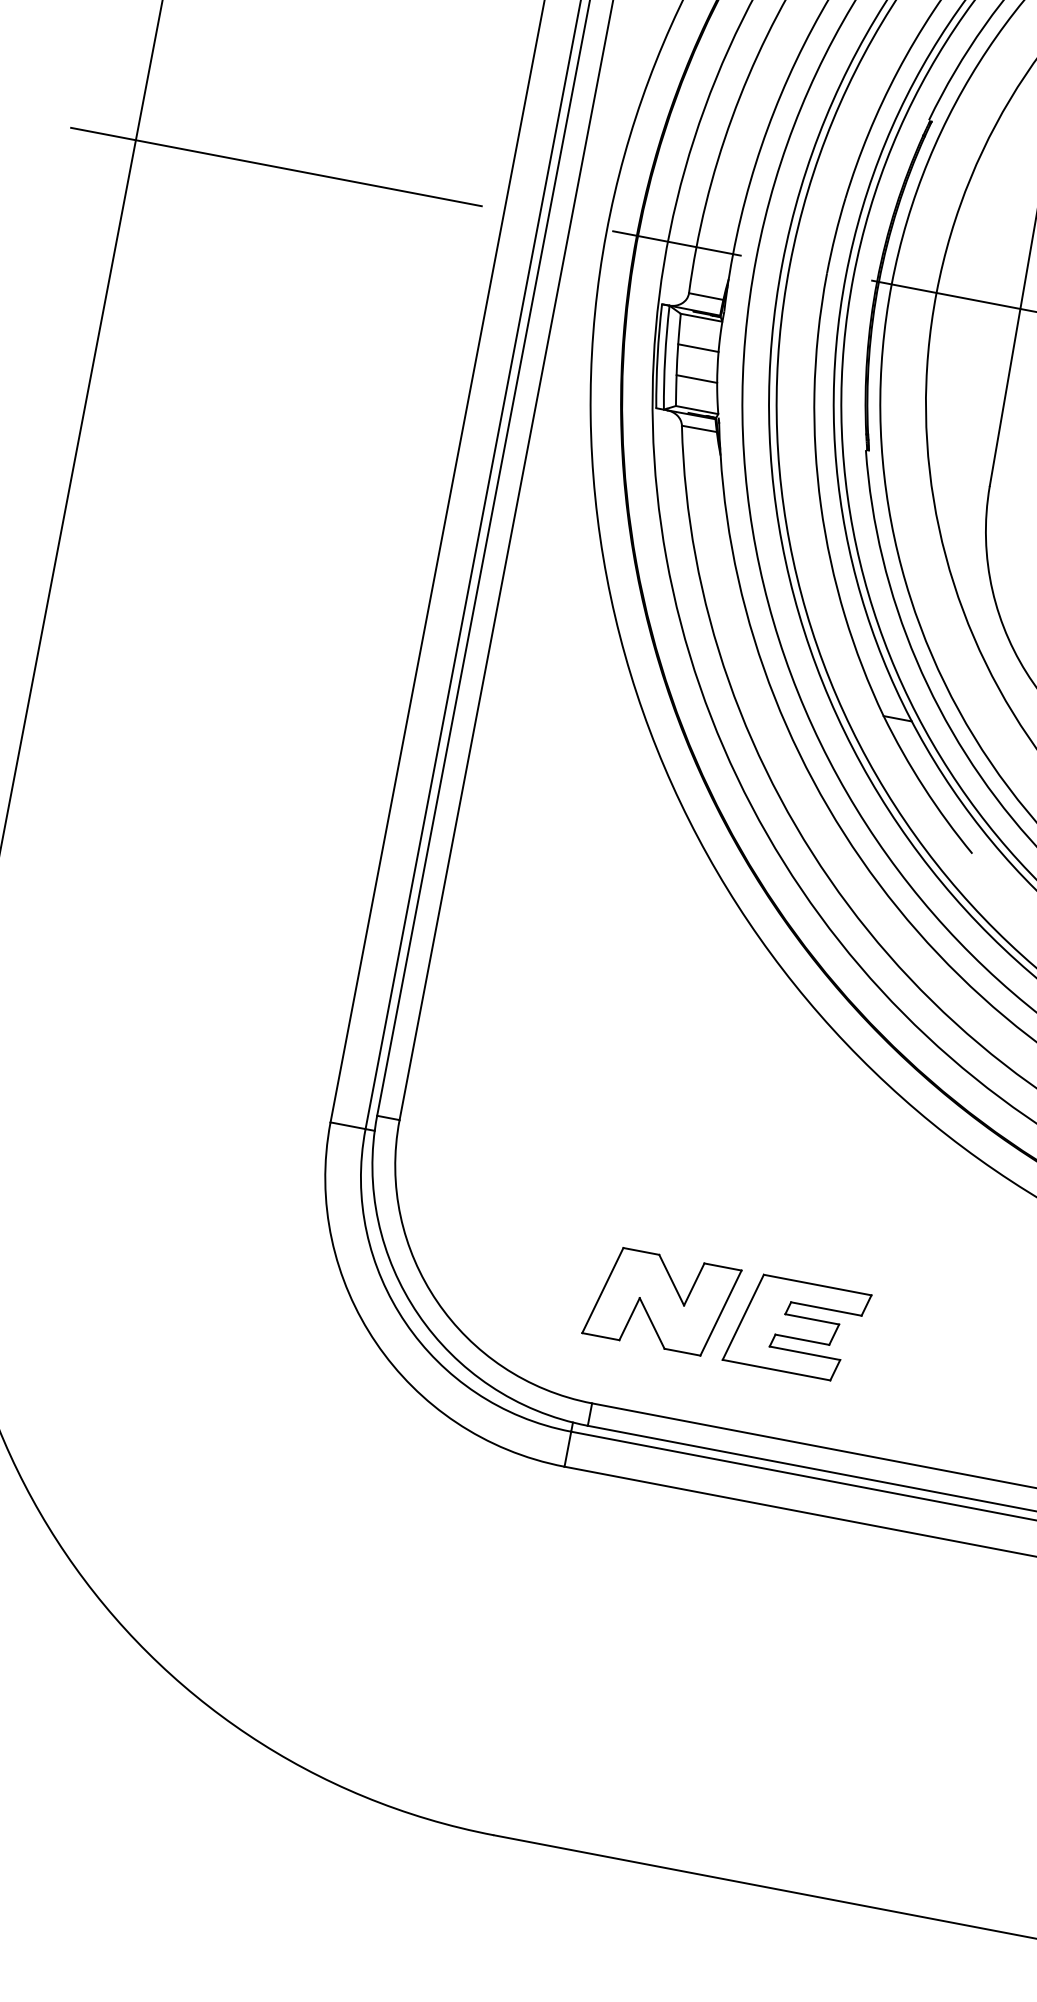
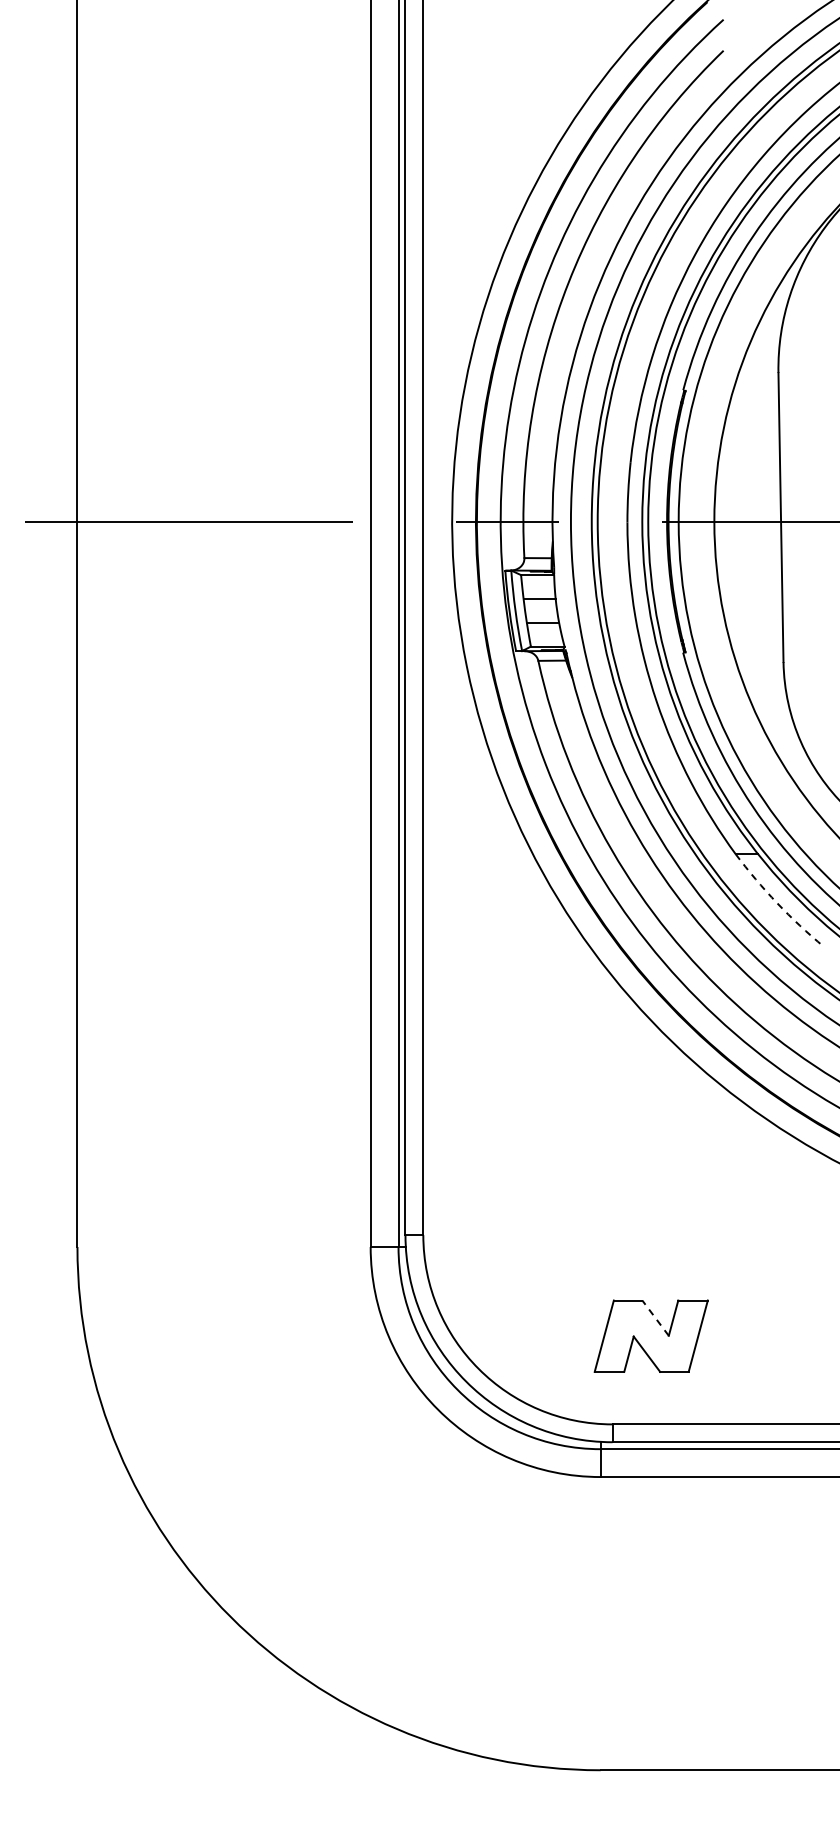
arc: (924, 788) -> (777, 903), solid -> dashed
line: (671, 1279) -> (655, 1317), solid -> dashed
part: (796, 1326) -> (758, 1335), removed

